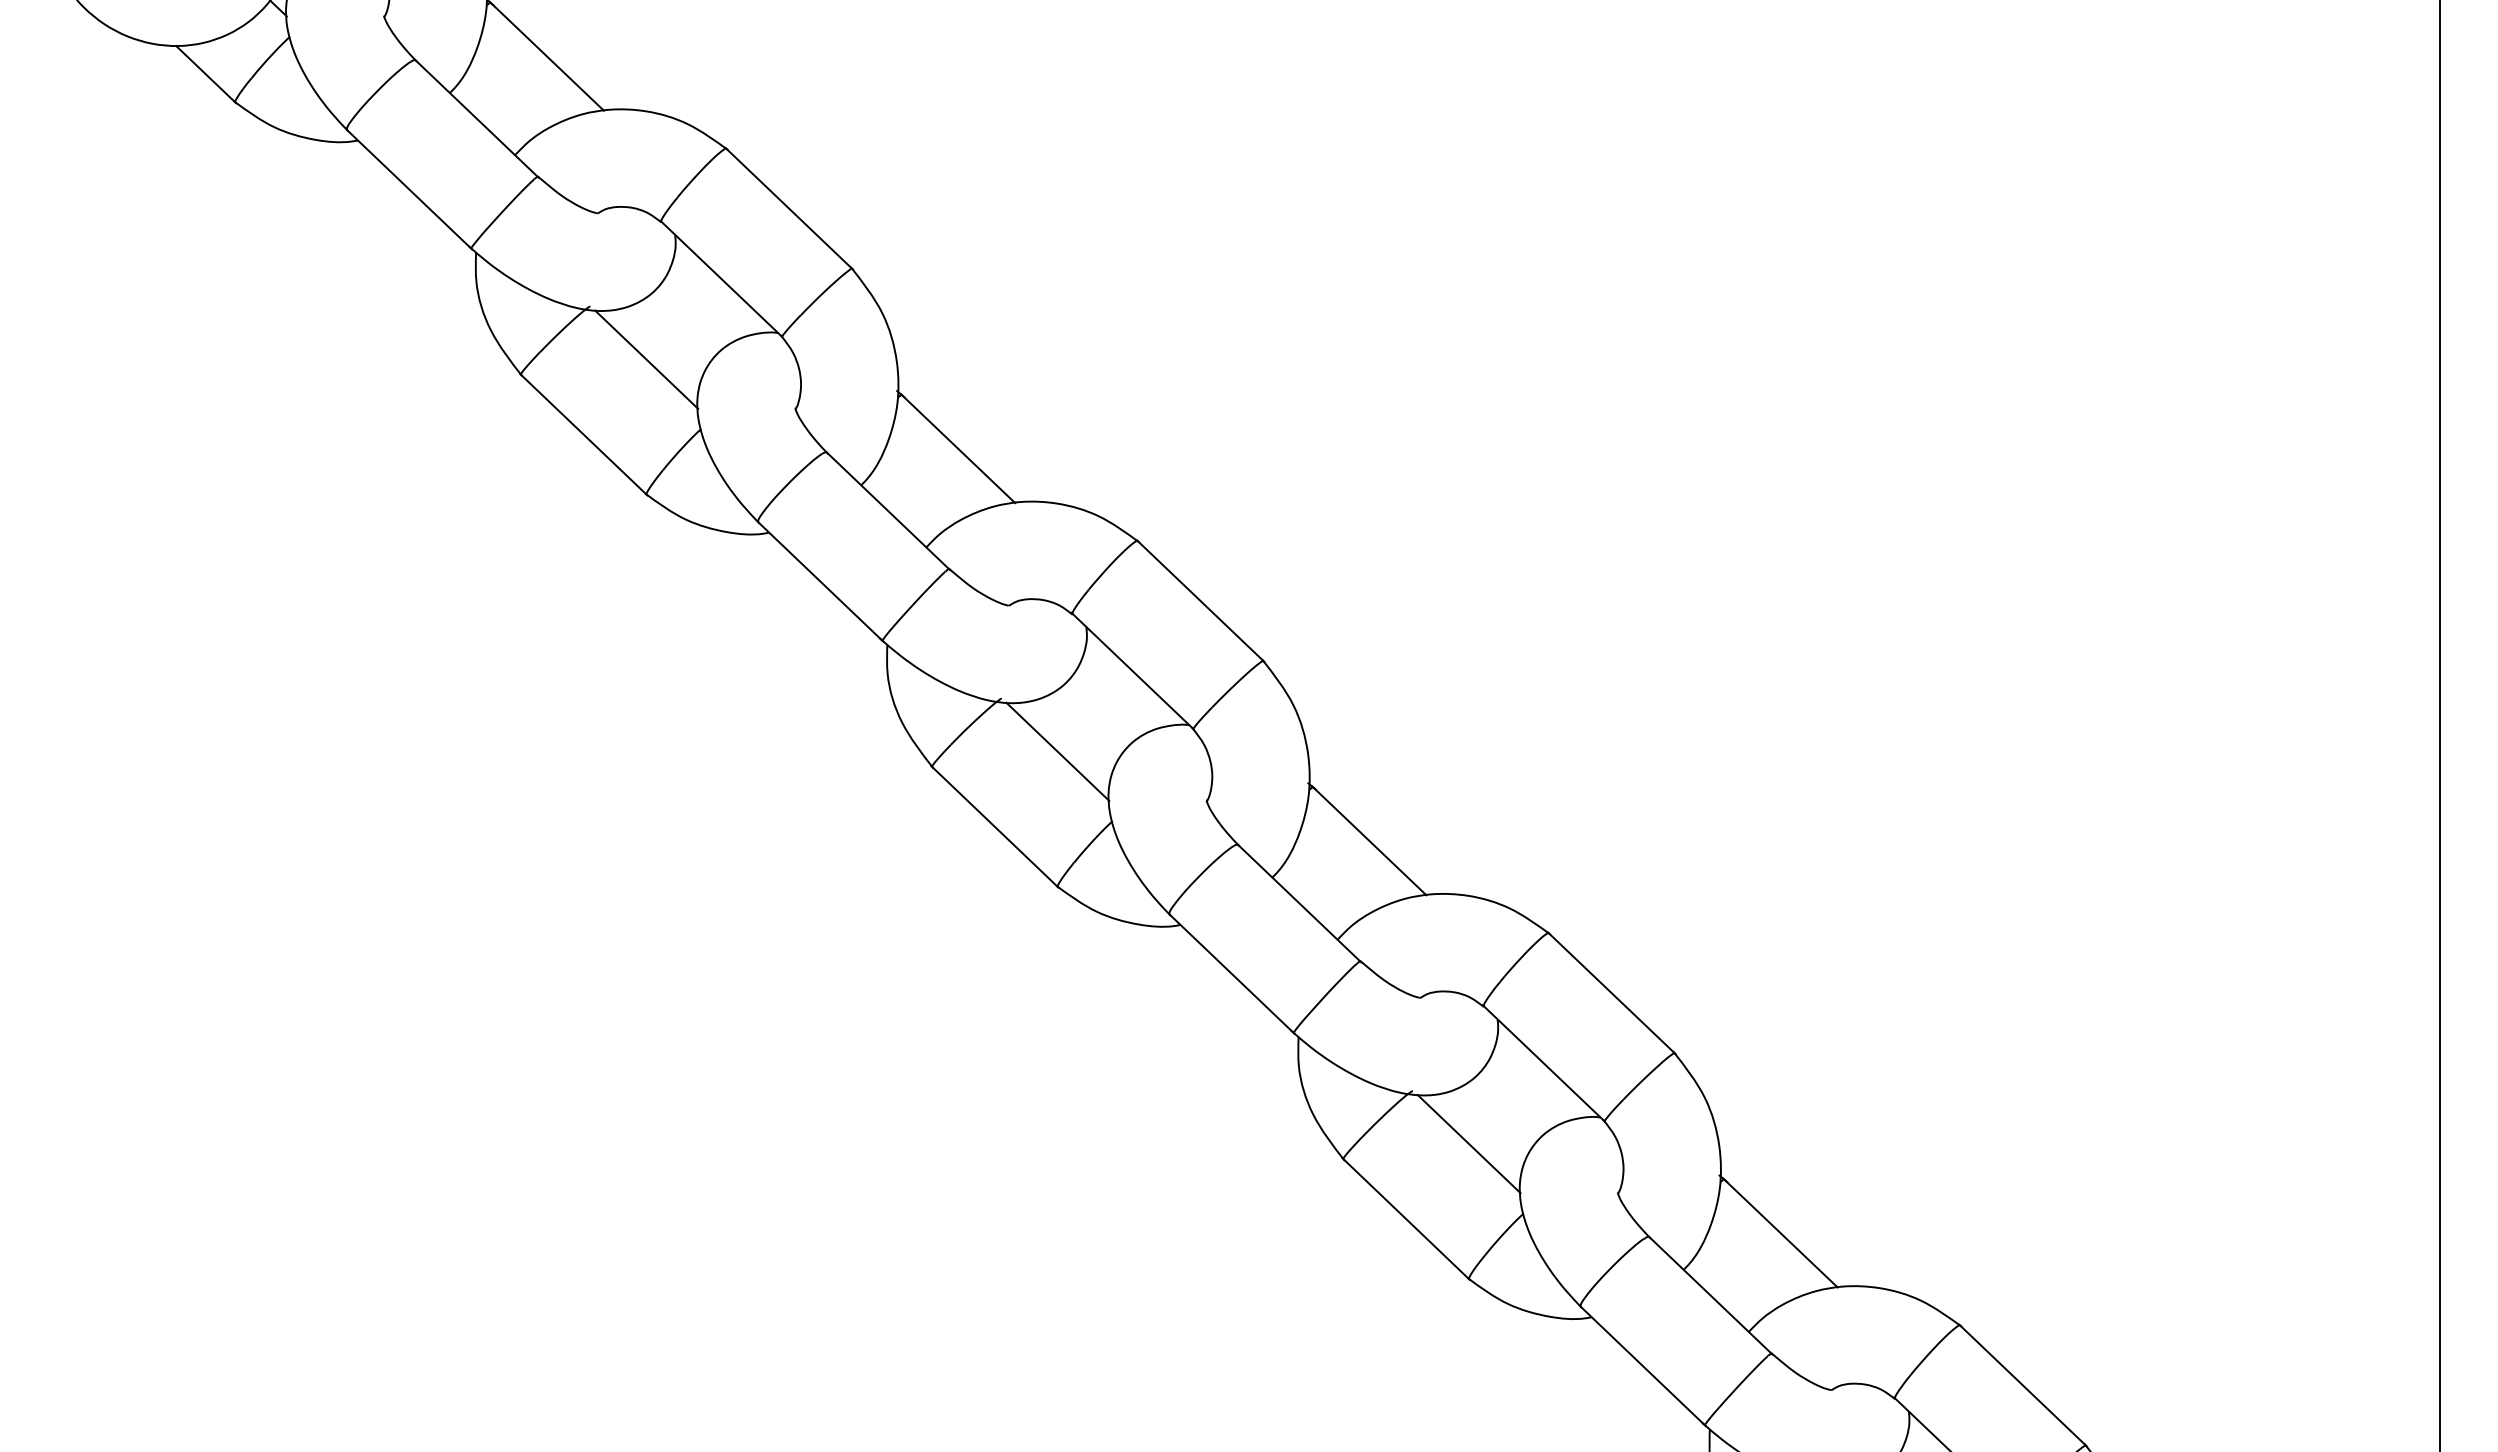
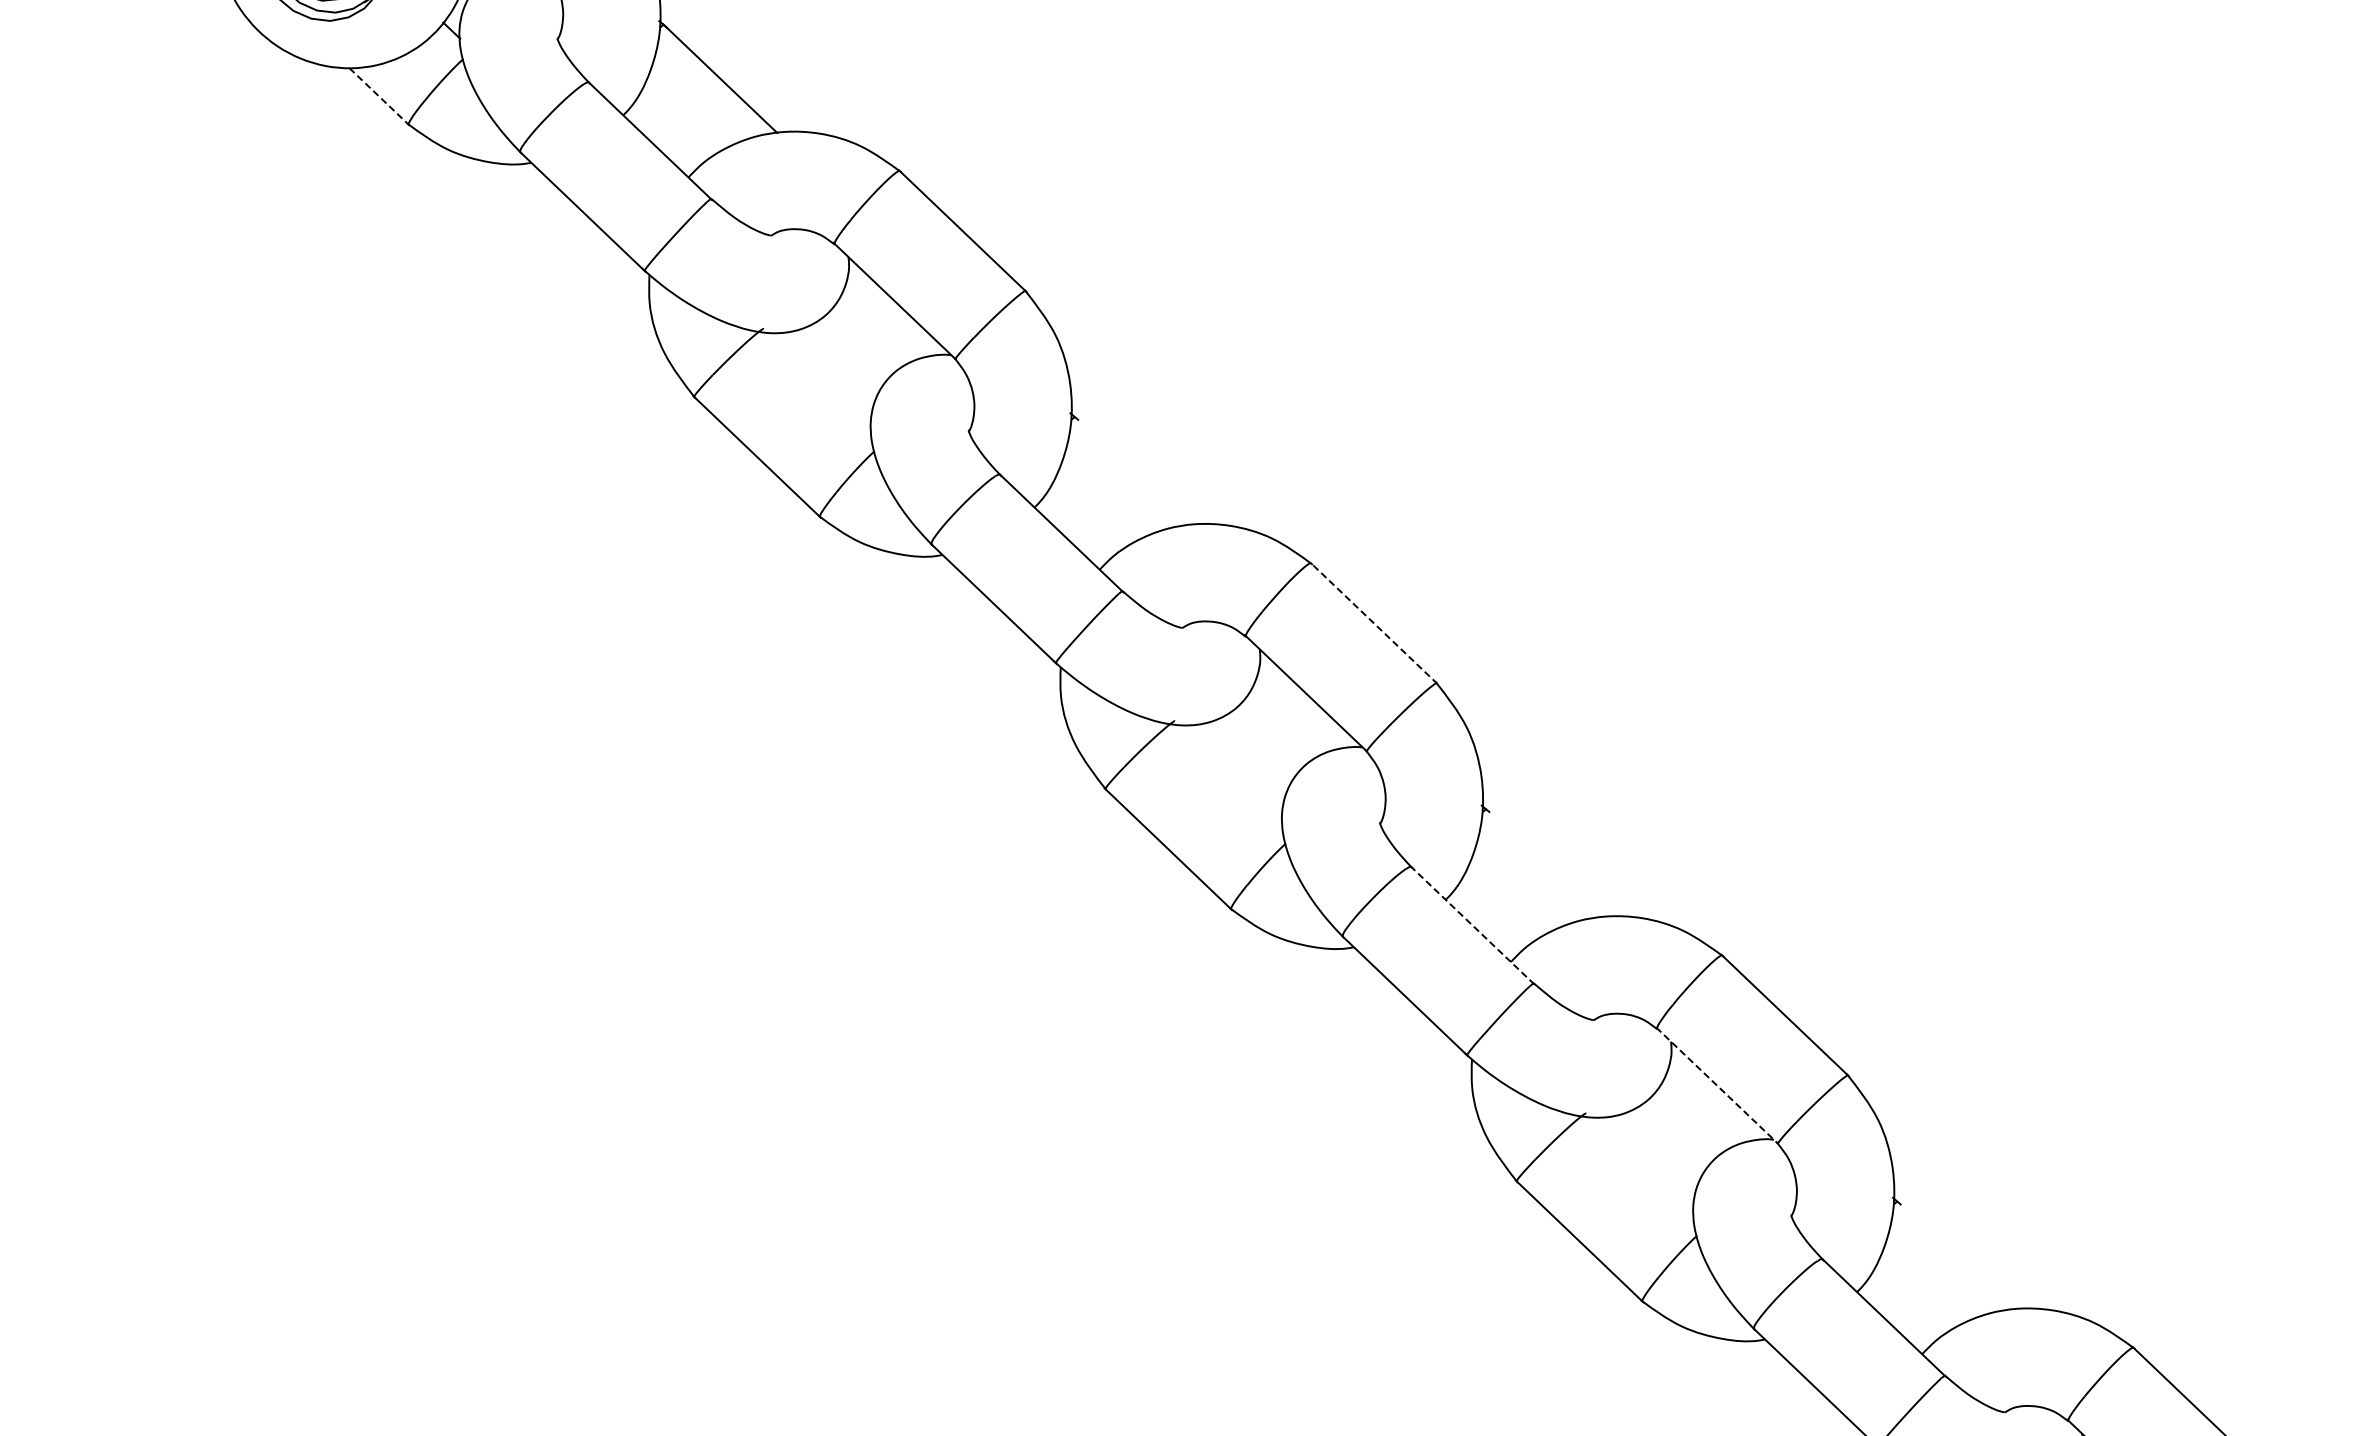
line: (206, 74) -> (379, 96), solid -> dashed
line: (646, 359) -> (819, 381), removed
line: (957, 448) -> (1130, 470), removed
line: (1200, 600) -> (1373, 622), solid -> dashed
line: (1057, 751) -> (1230, 773), removed
line: (1369, 840) -> (1542, 862), removed
line: (1299, 903) -> (1472, 925), solid -> dashed
line: (1544, 1063) -> (1717, 1085), solid -> dashed
line: (1468, 1143) -> (1641, 1165), removed
line: (1780, 1232) -> (1953, 1254), removed

